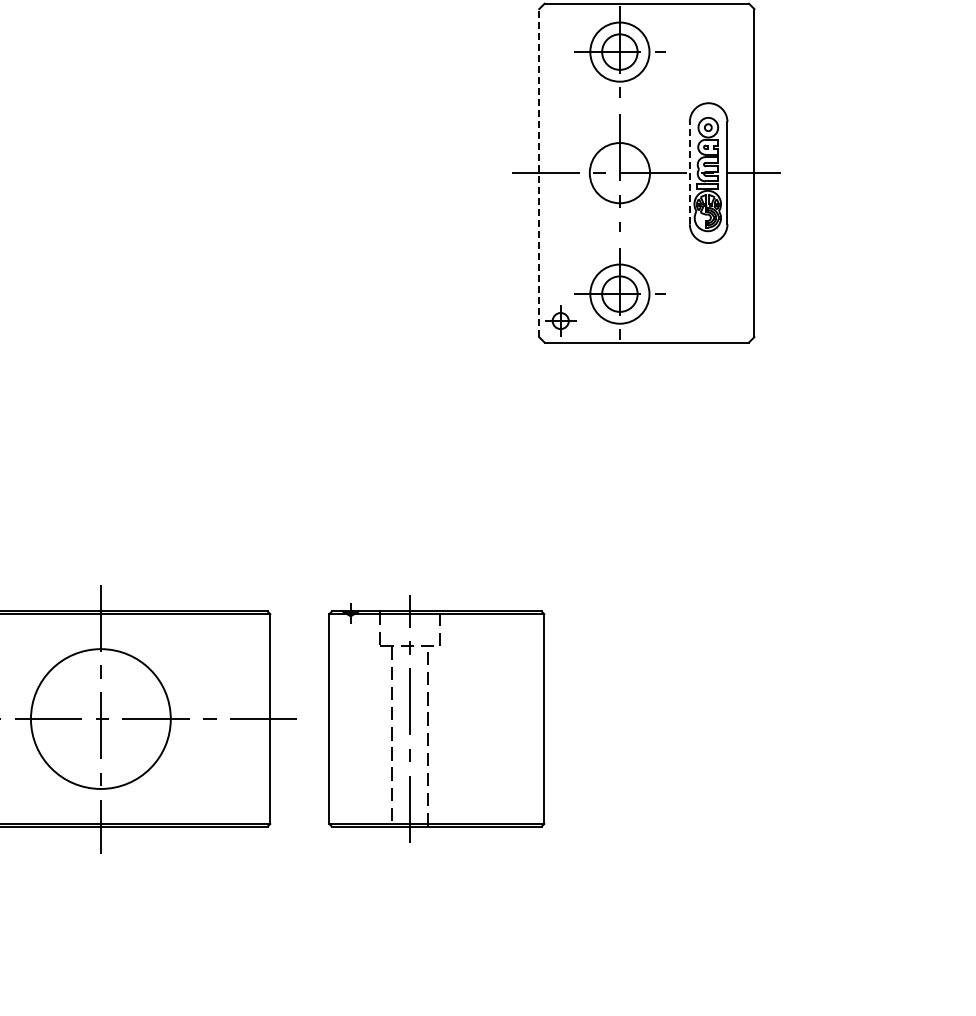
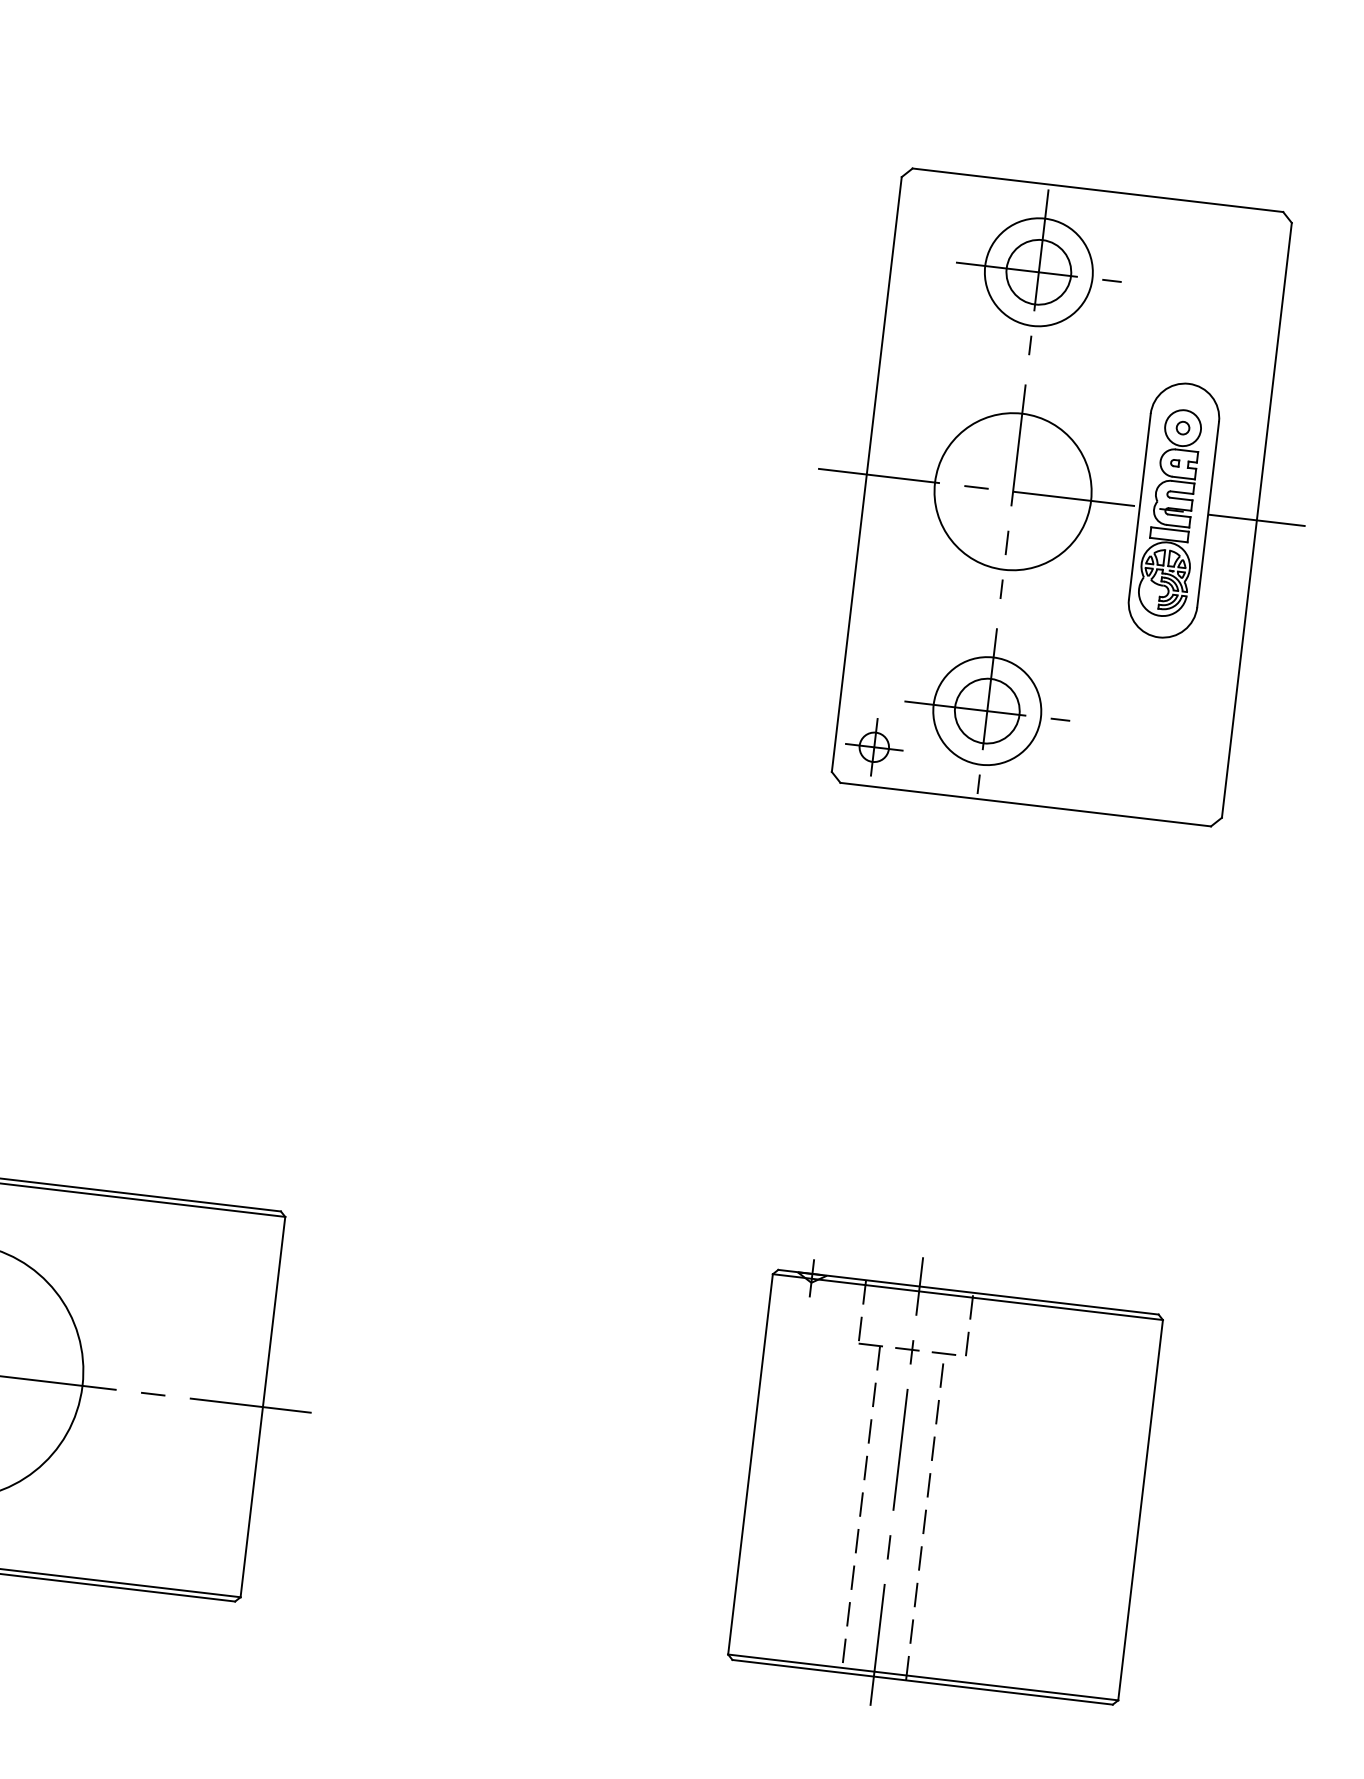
line: (539, 172) -> (867, 473), dashed -> solid
line: (689, 172) -> (1139, 505), dashed -> solid
circle: (619, 173) -> (1012, 492), size x1.43
part: (436, 718) -> (945, 1486), moved

